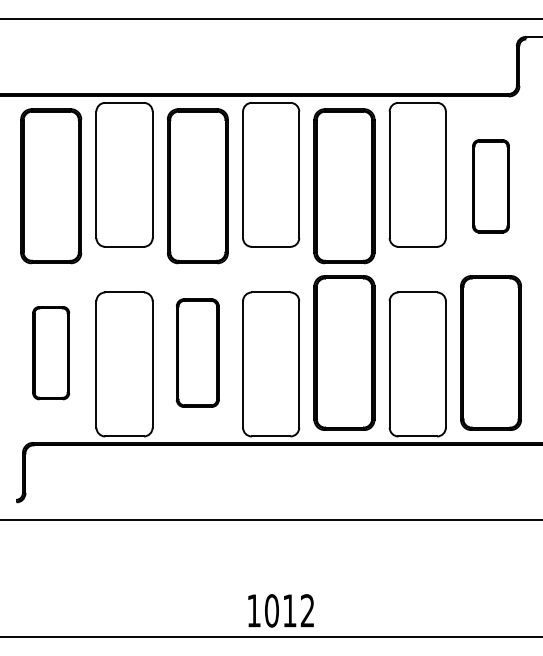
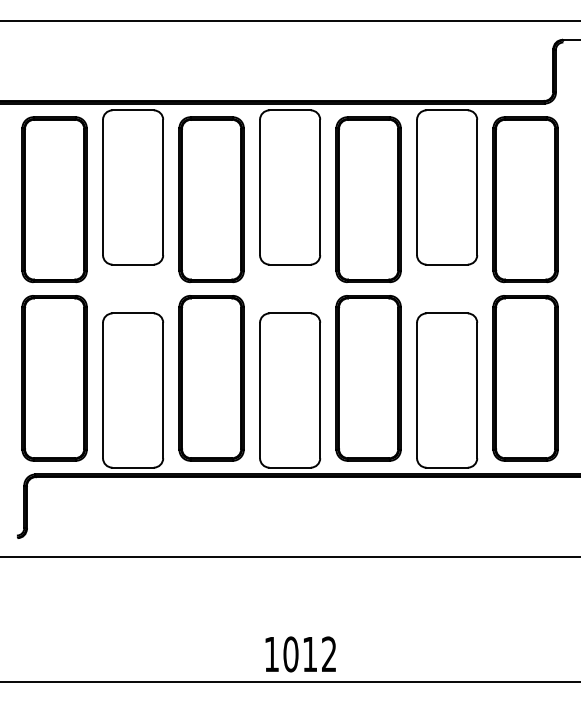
part: (490, 186) -> (525, 199), size x1.67
part: (51, 353) -> (54, 378), size x1.67
part: (197, 353) -> (211, 378), size x1.43

